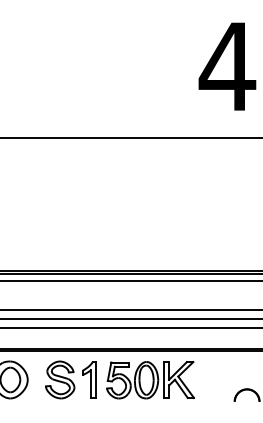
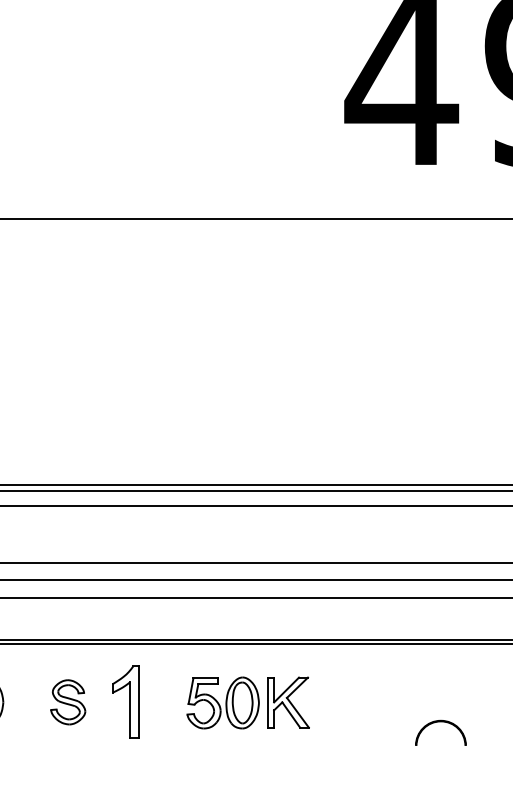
part: (60, 379) -> (68, 701), size x0.6
part: (150, 380) -> (248, 703), size x0.7

